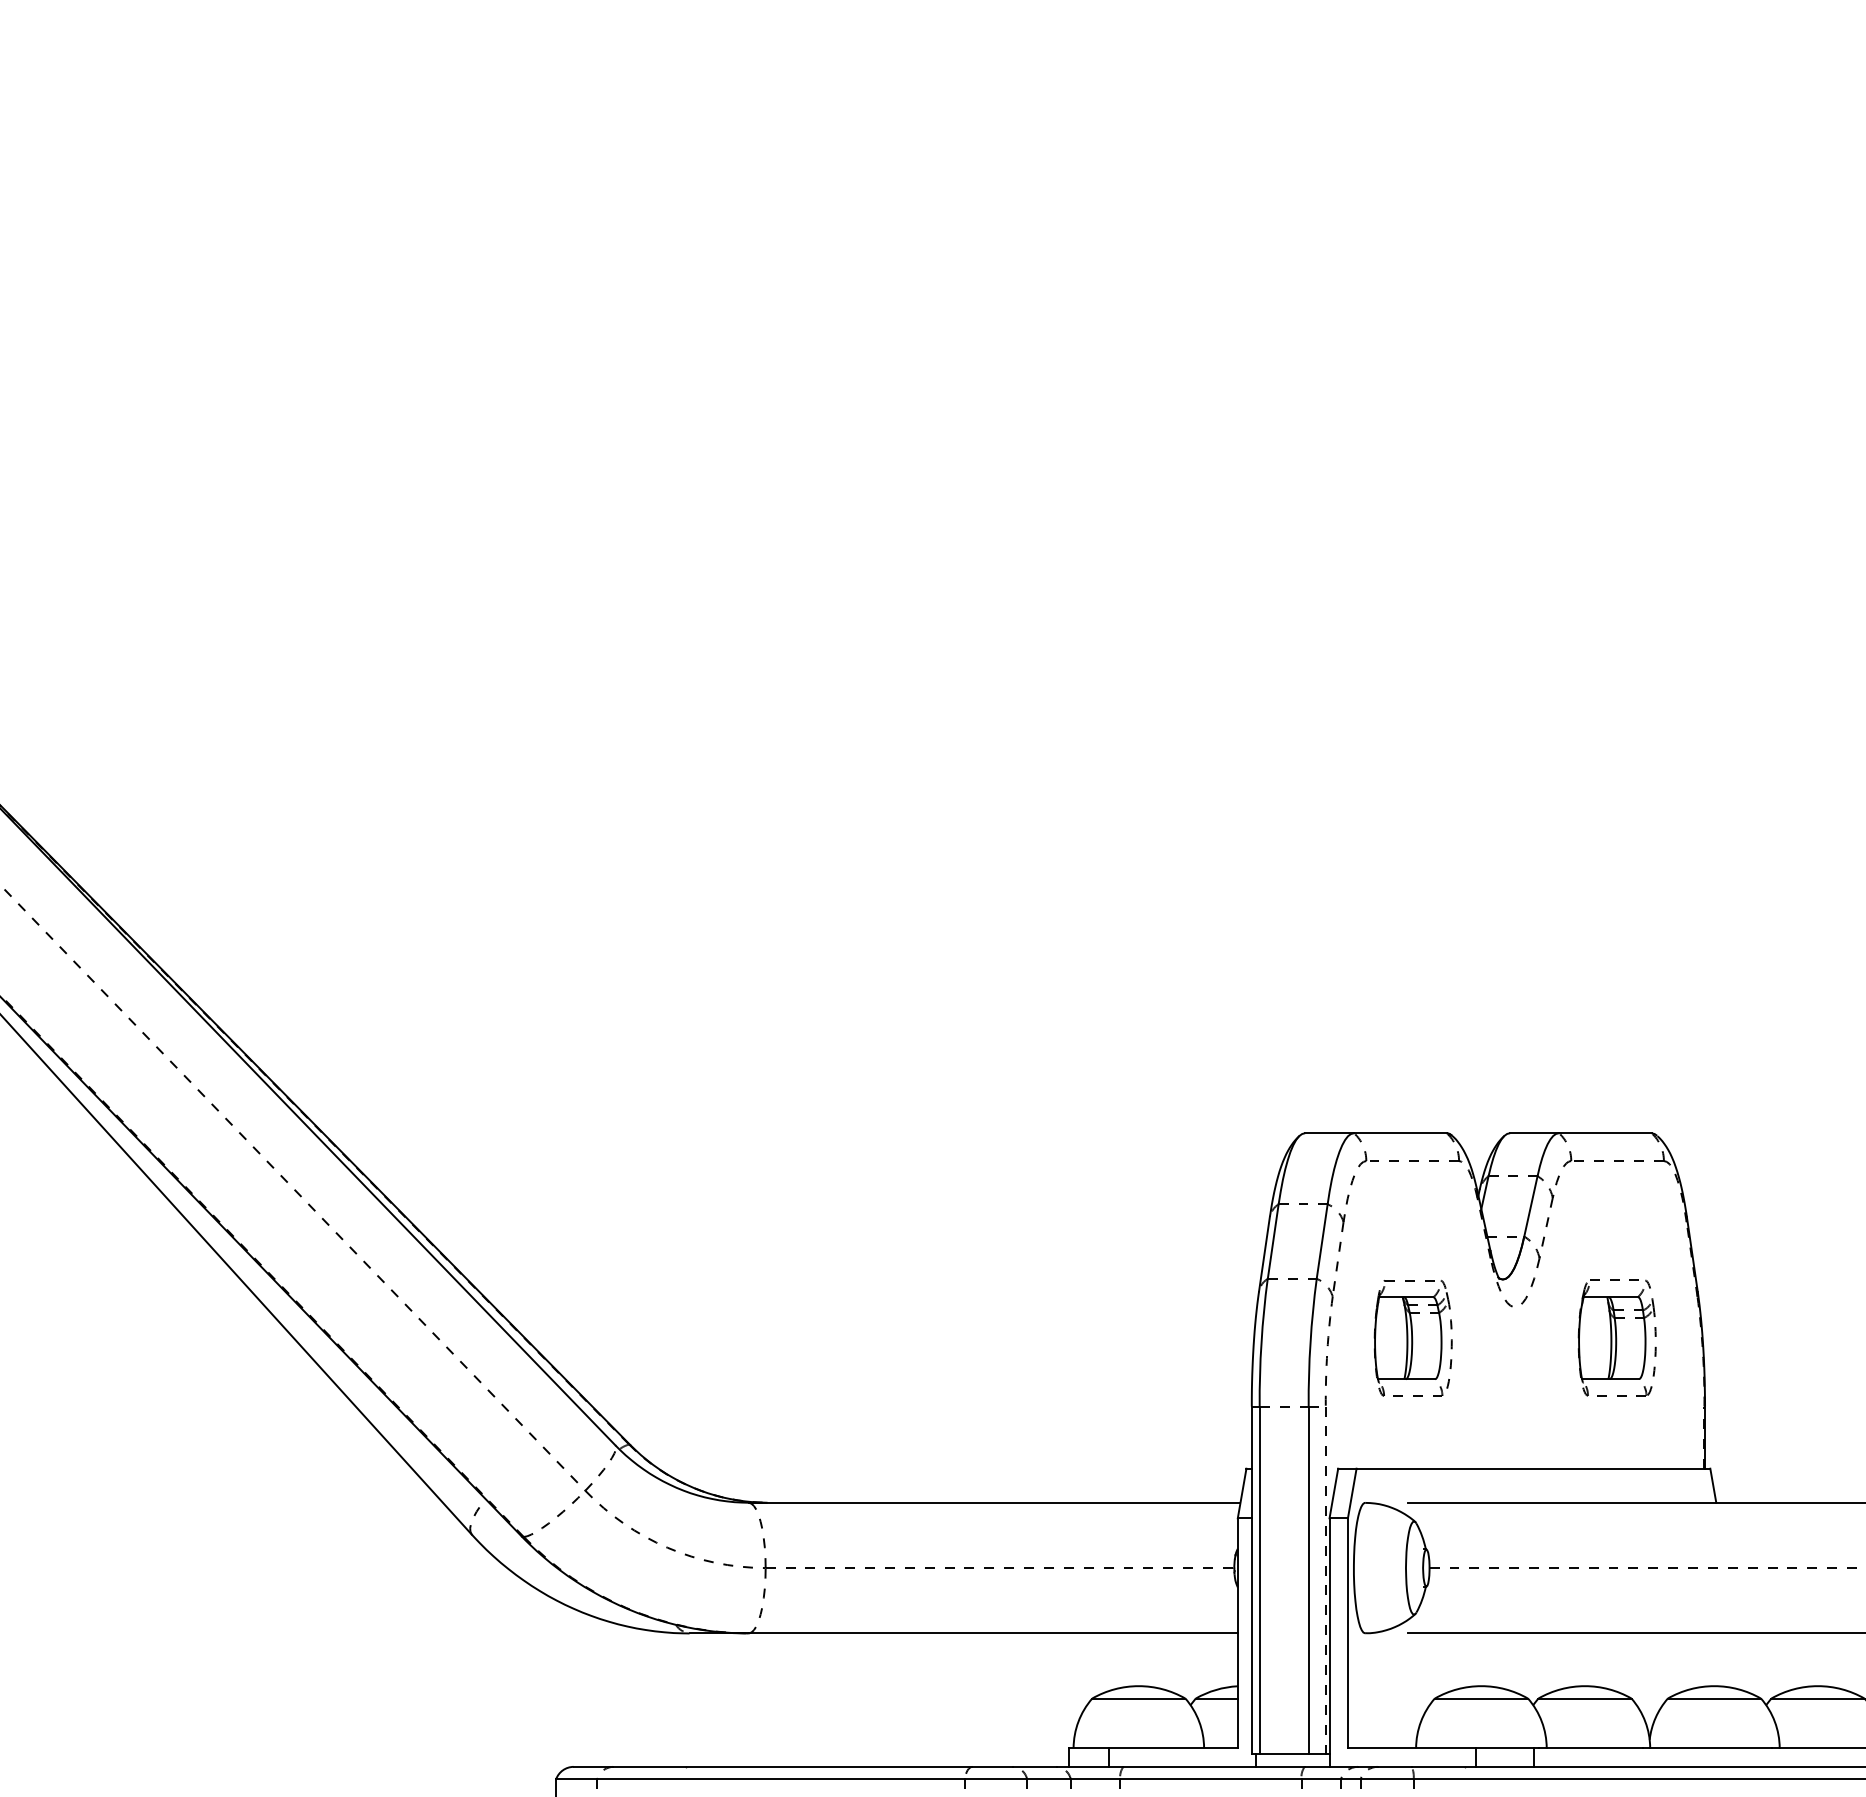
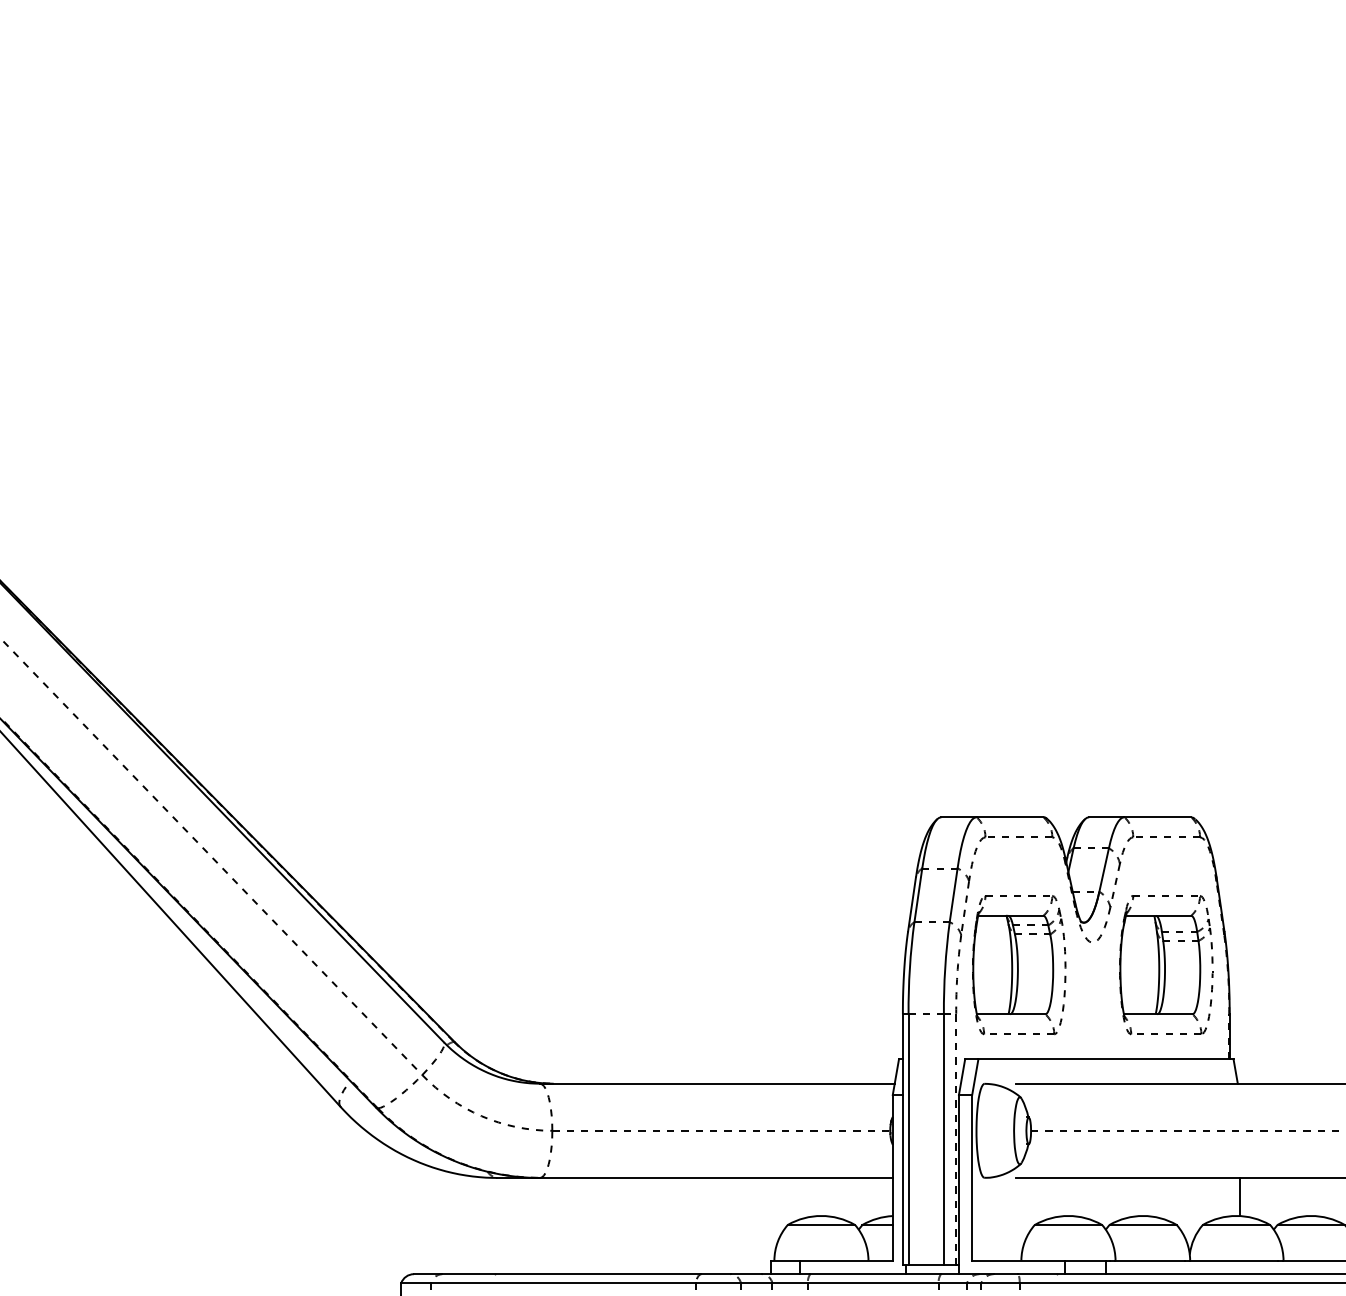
part: (1617, 1337) -> (1166, 964), size x1.67
part: (1413, 1338) -> (1019, 965), size x1.67
line: (1718, 1659) -> (1239, 1196), added

